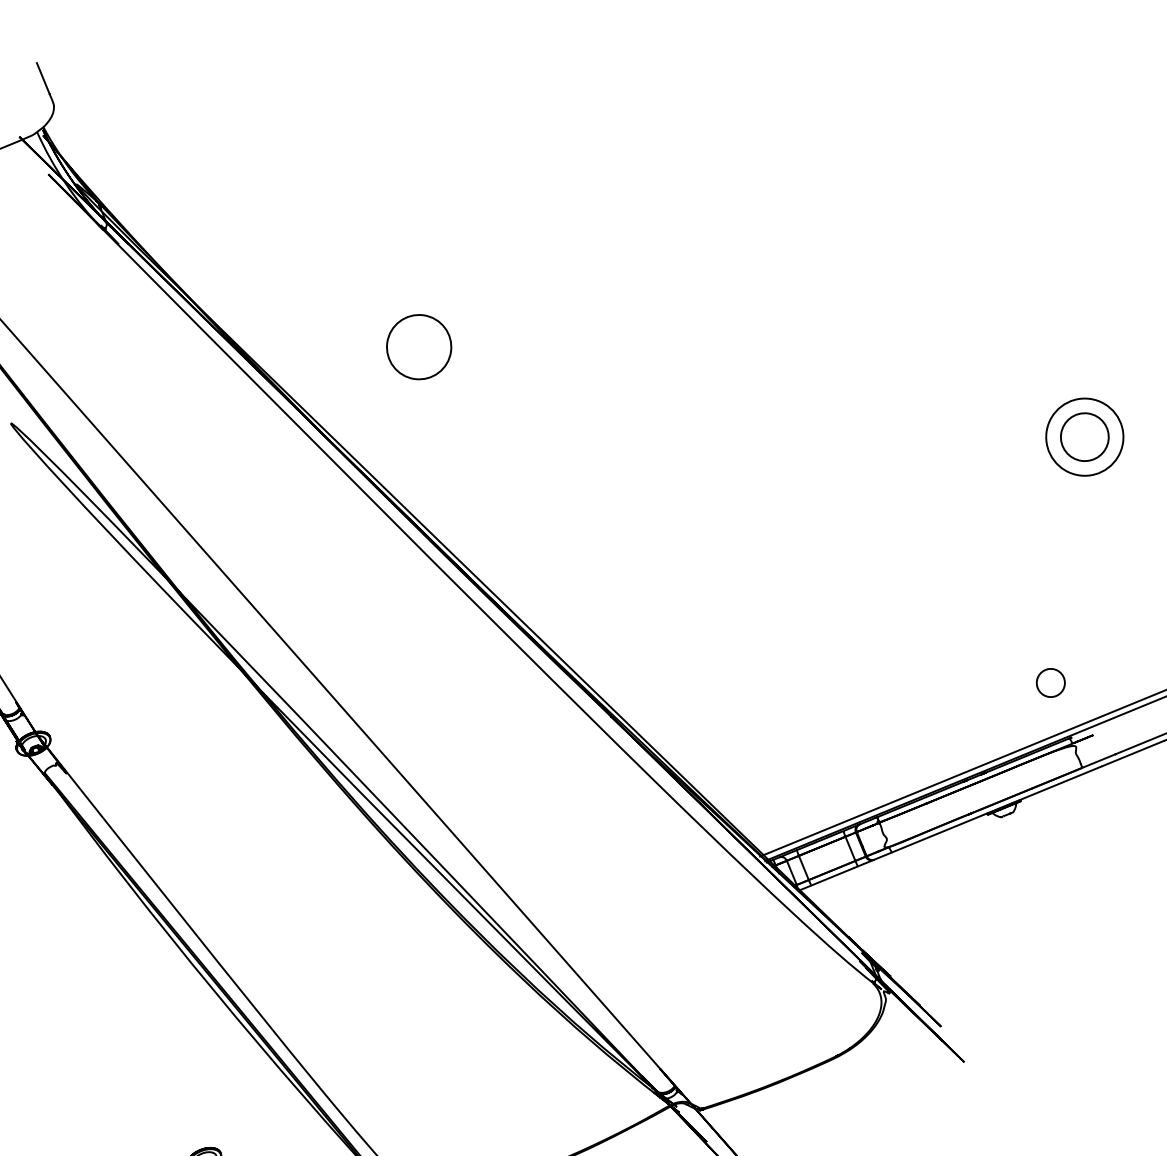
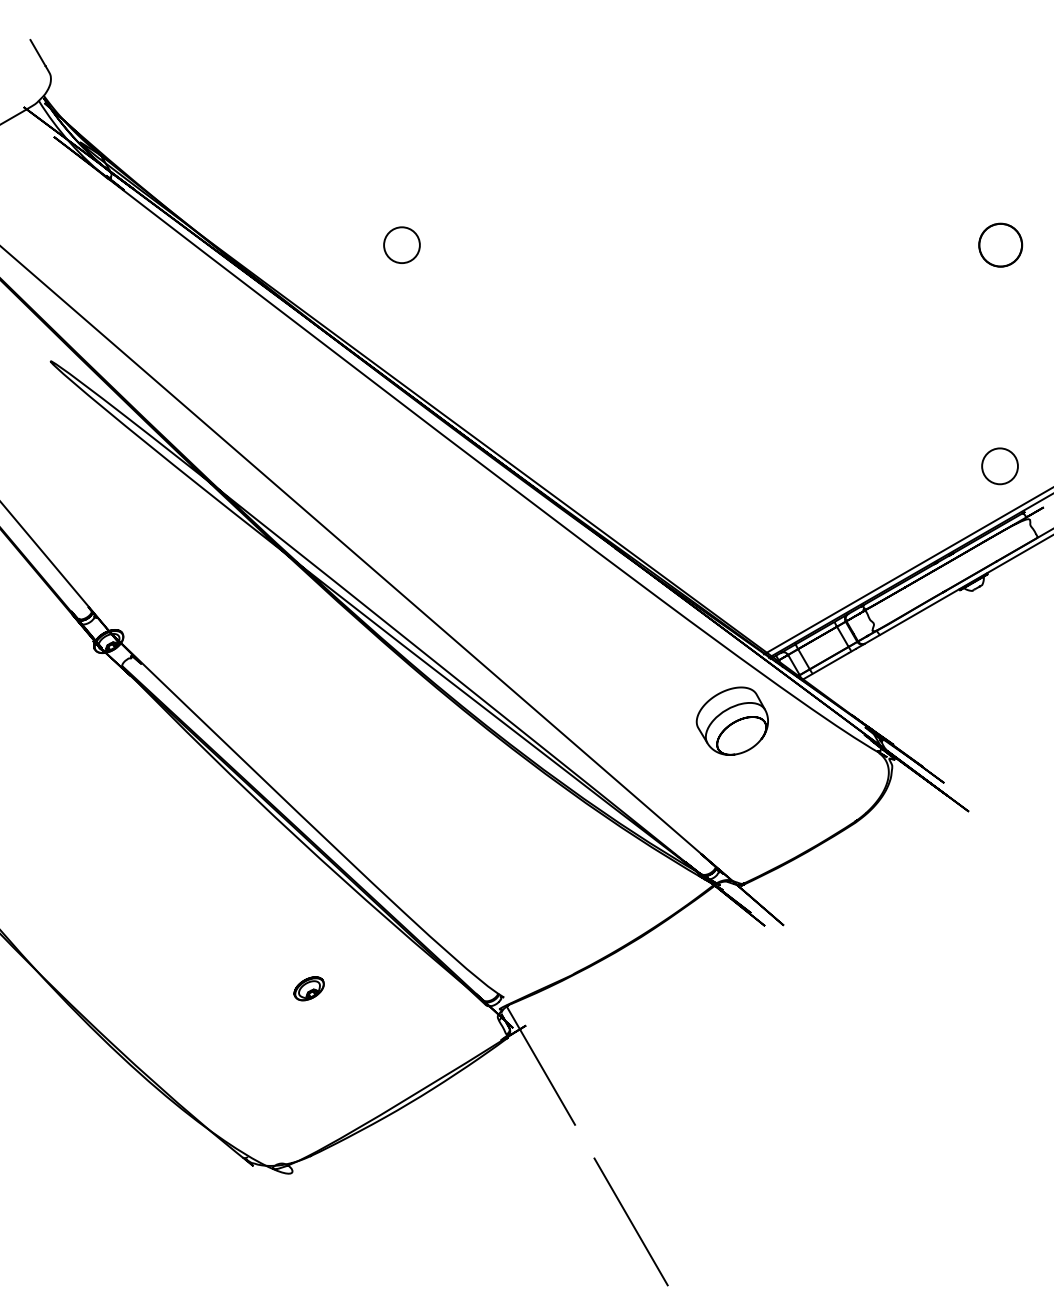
circle: (418, 347) -> (401, 245), size x0.62
circle: (1084, 436) -> (1000, 244), size x0.62
circle: (1050, 683) -> (999, 466), size x1.43
part: (714, 925) -> (731, 720), added

